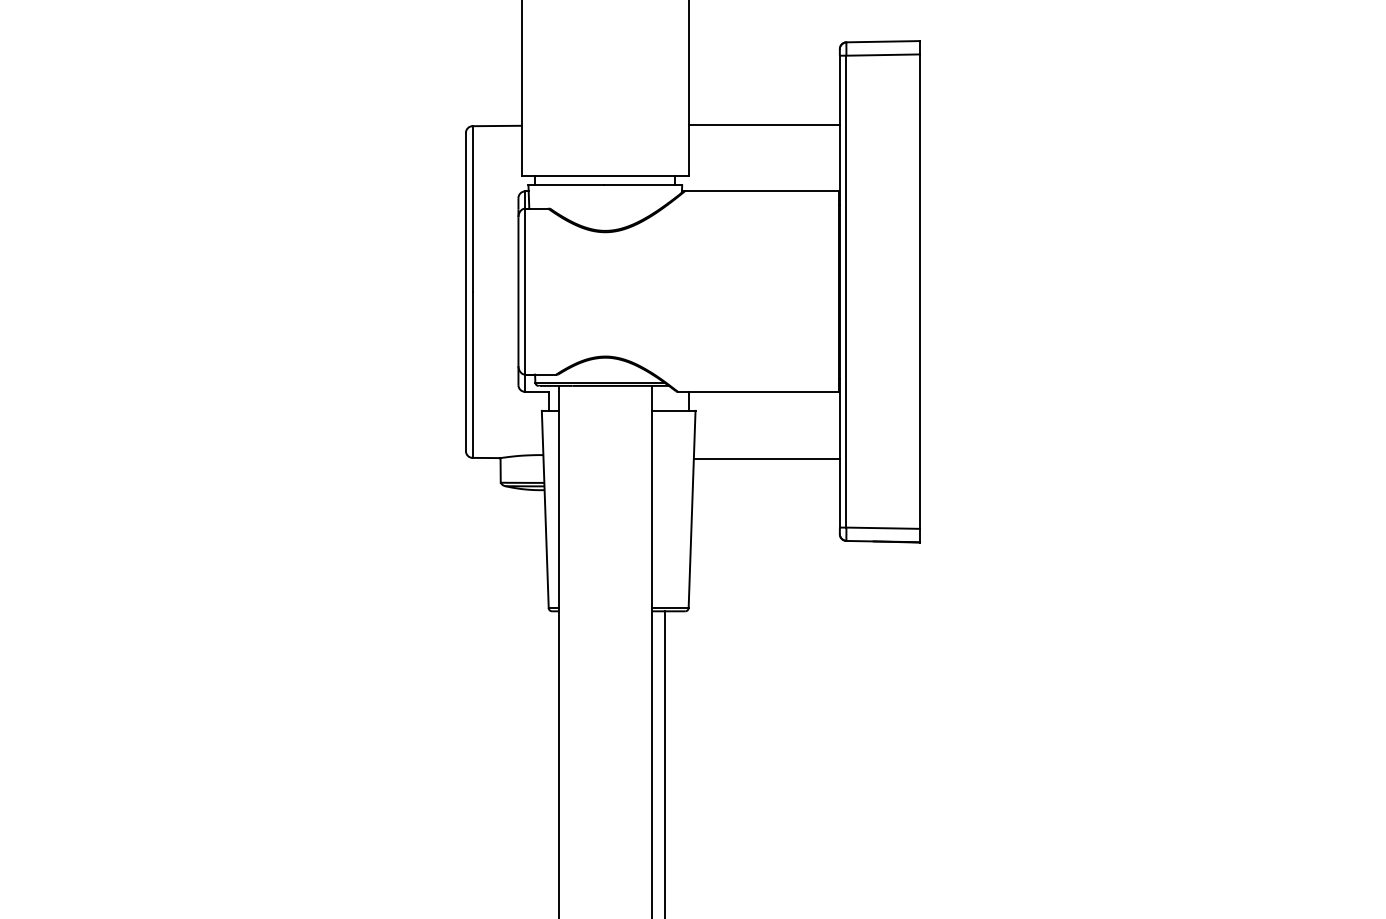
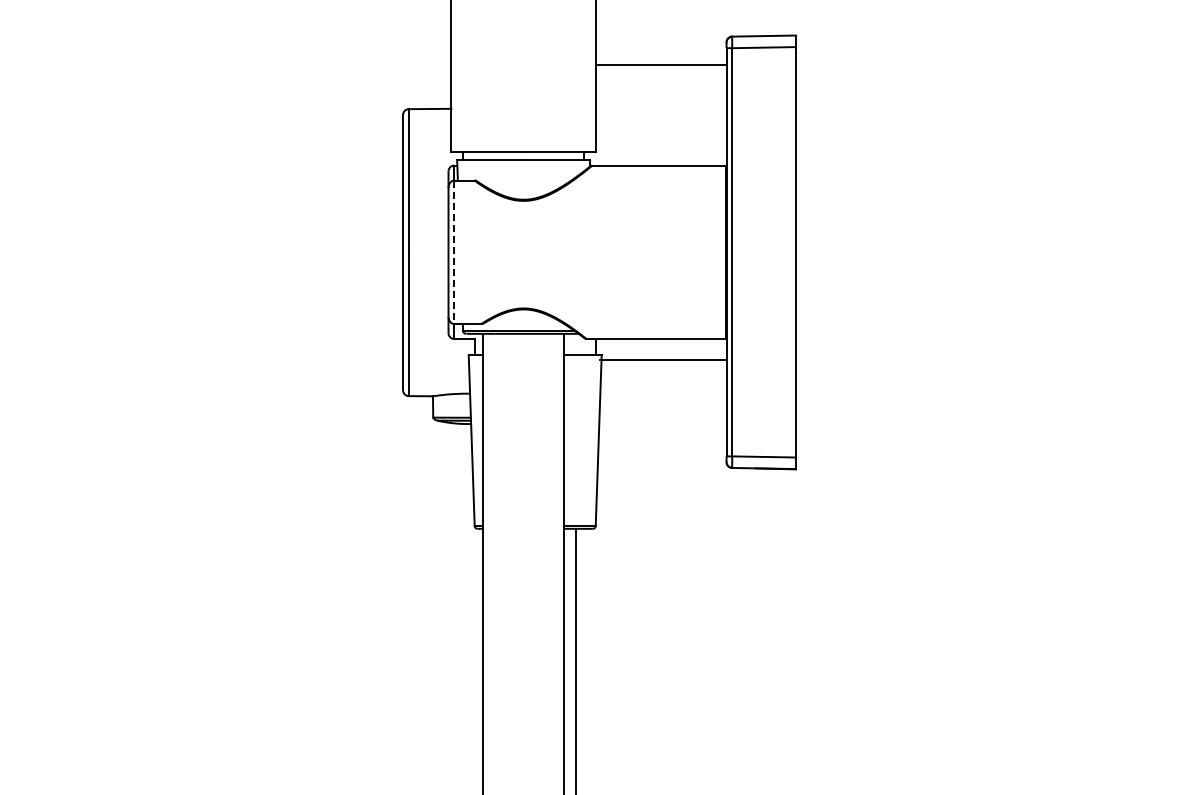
line: (763, 125) -> (660, 65), moved
line: (525, 291) -> (454, 252), solid -> dashed
line: (766, 459) -> (663, 360), moved

